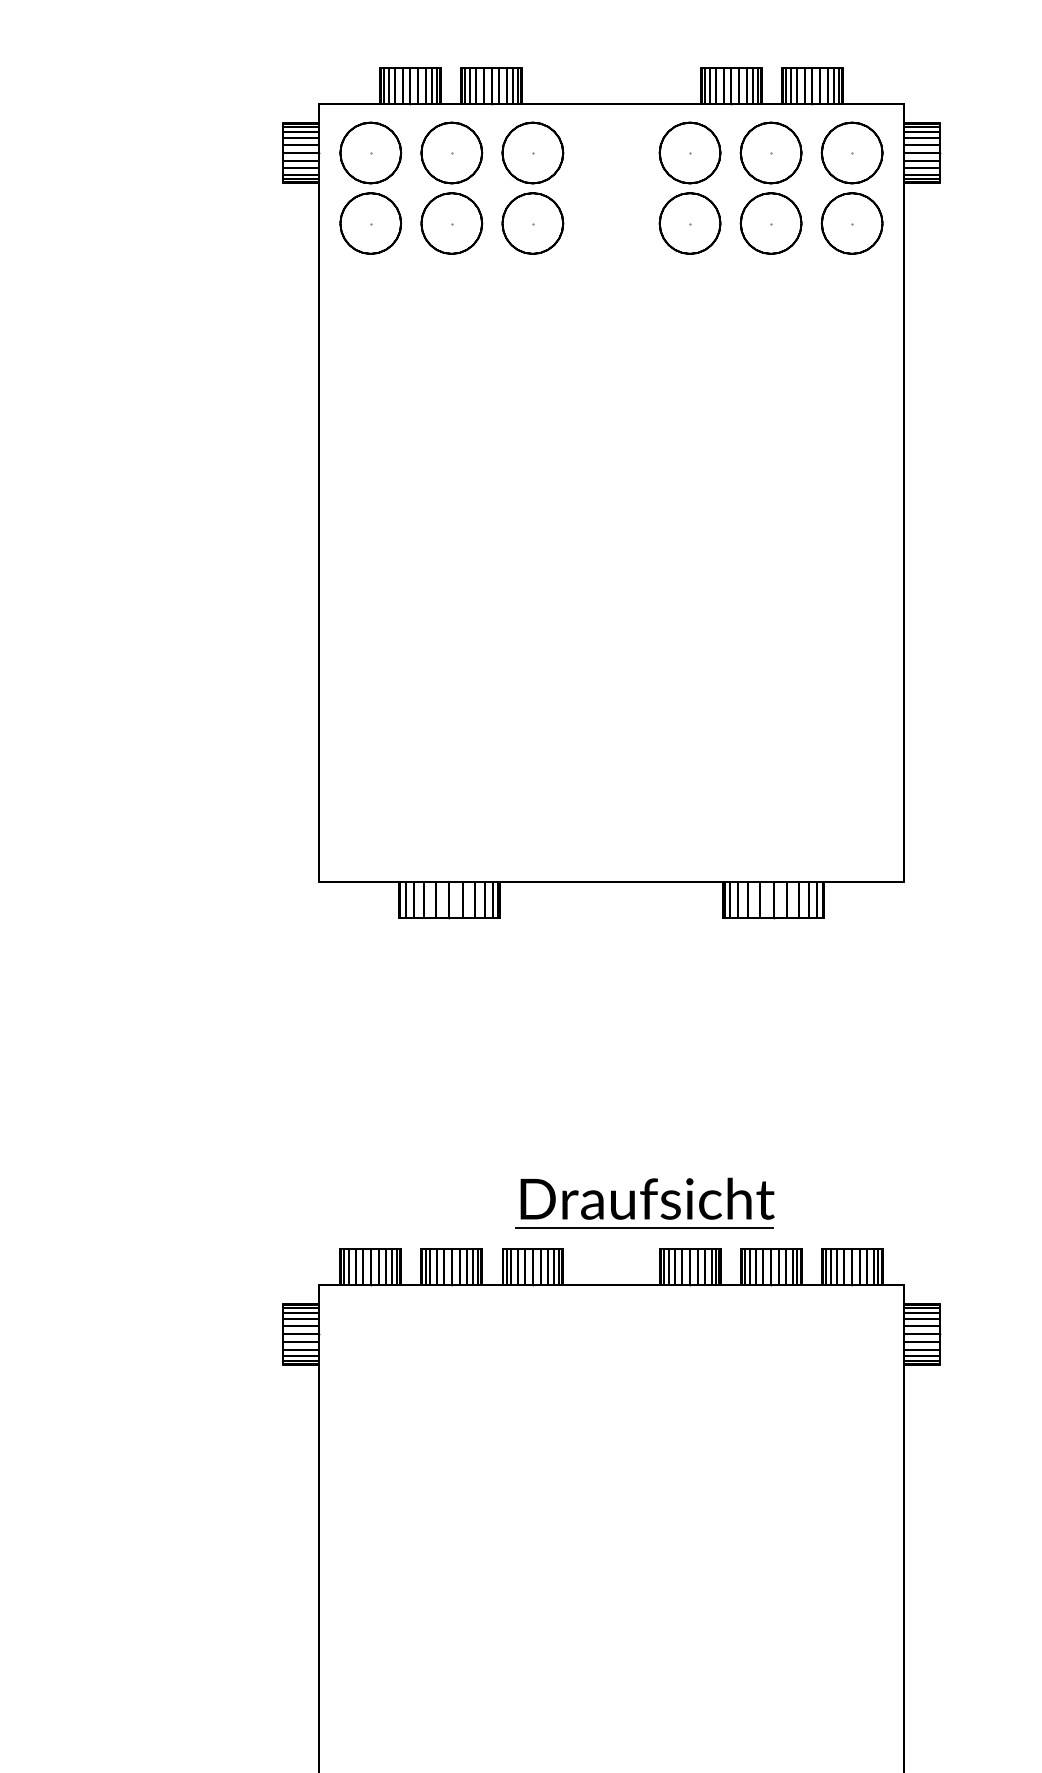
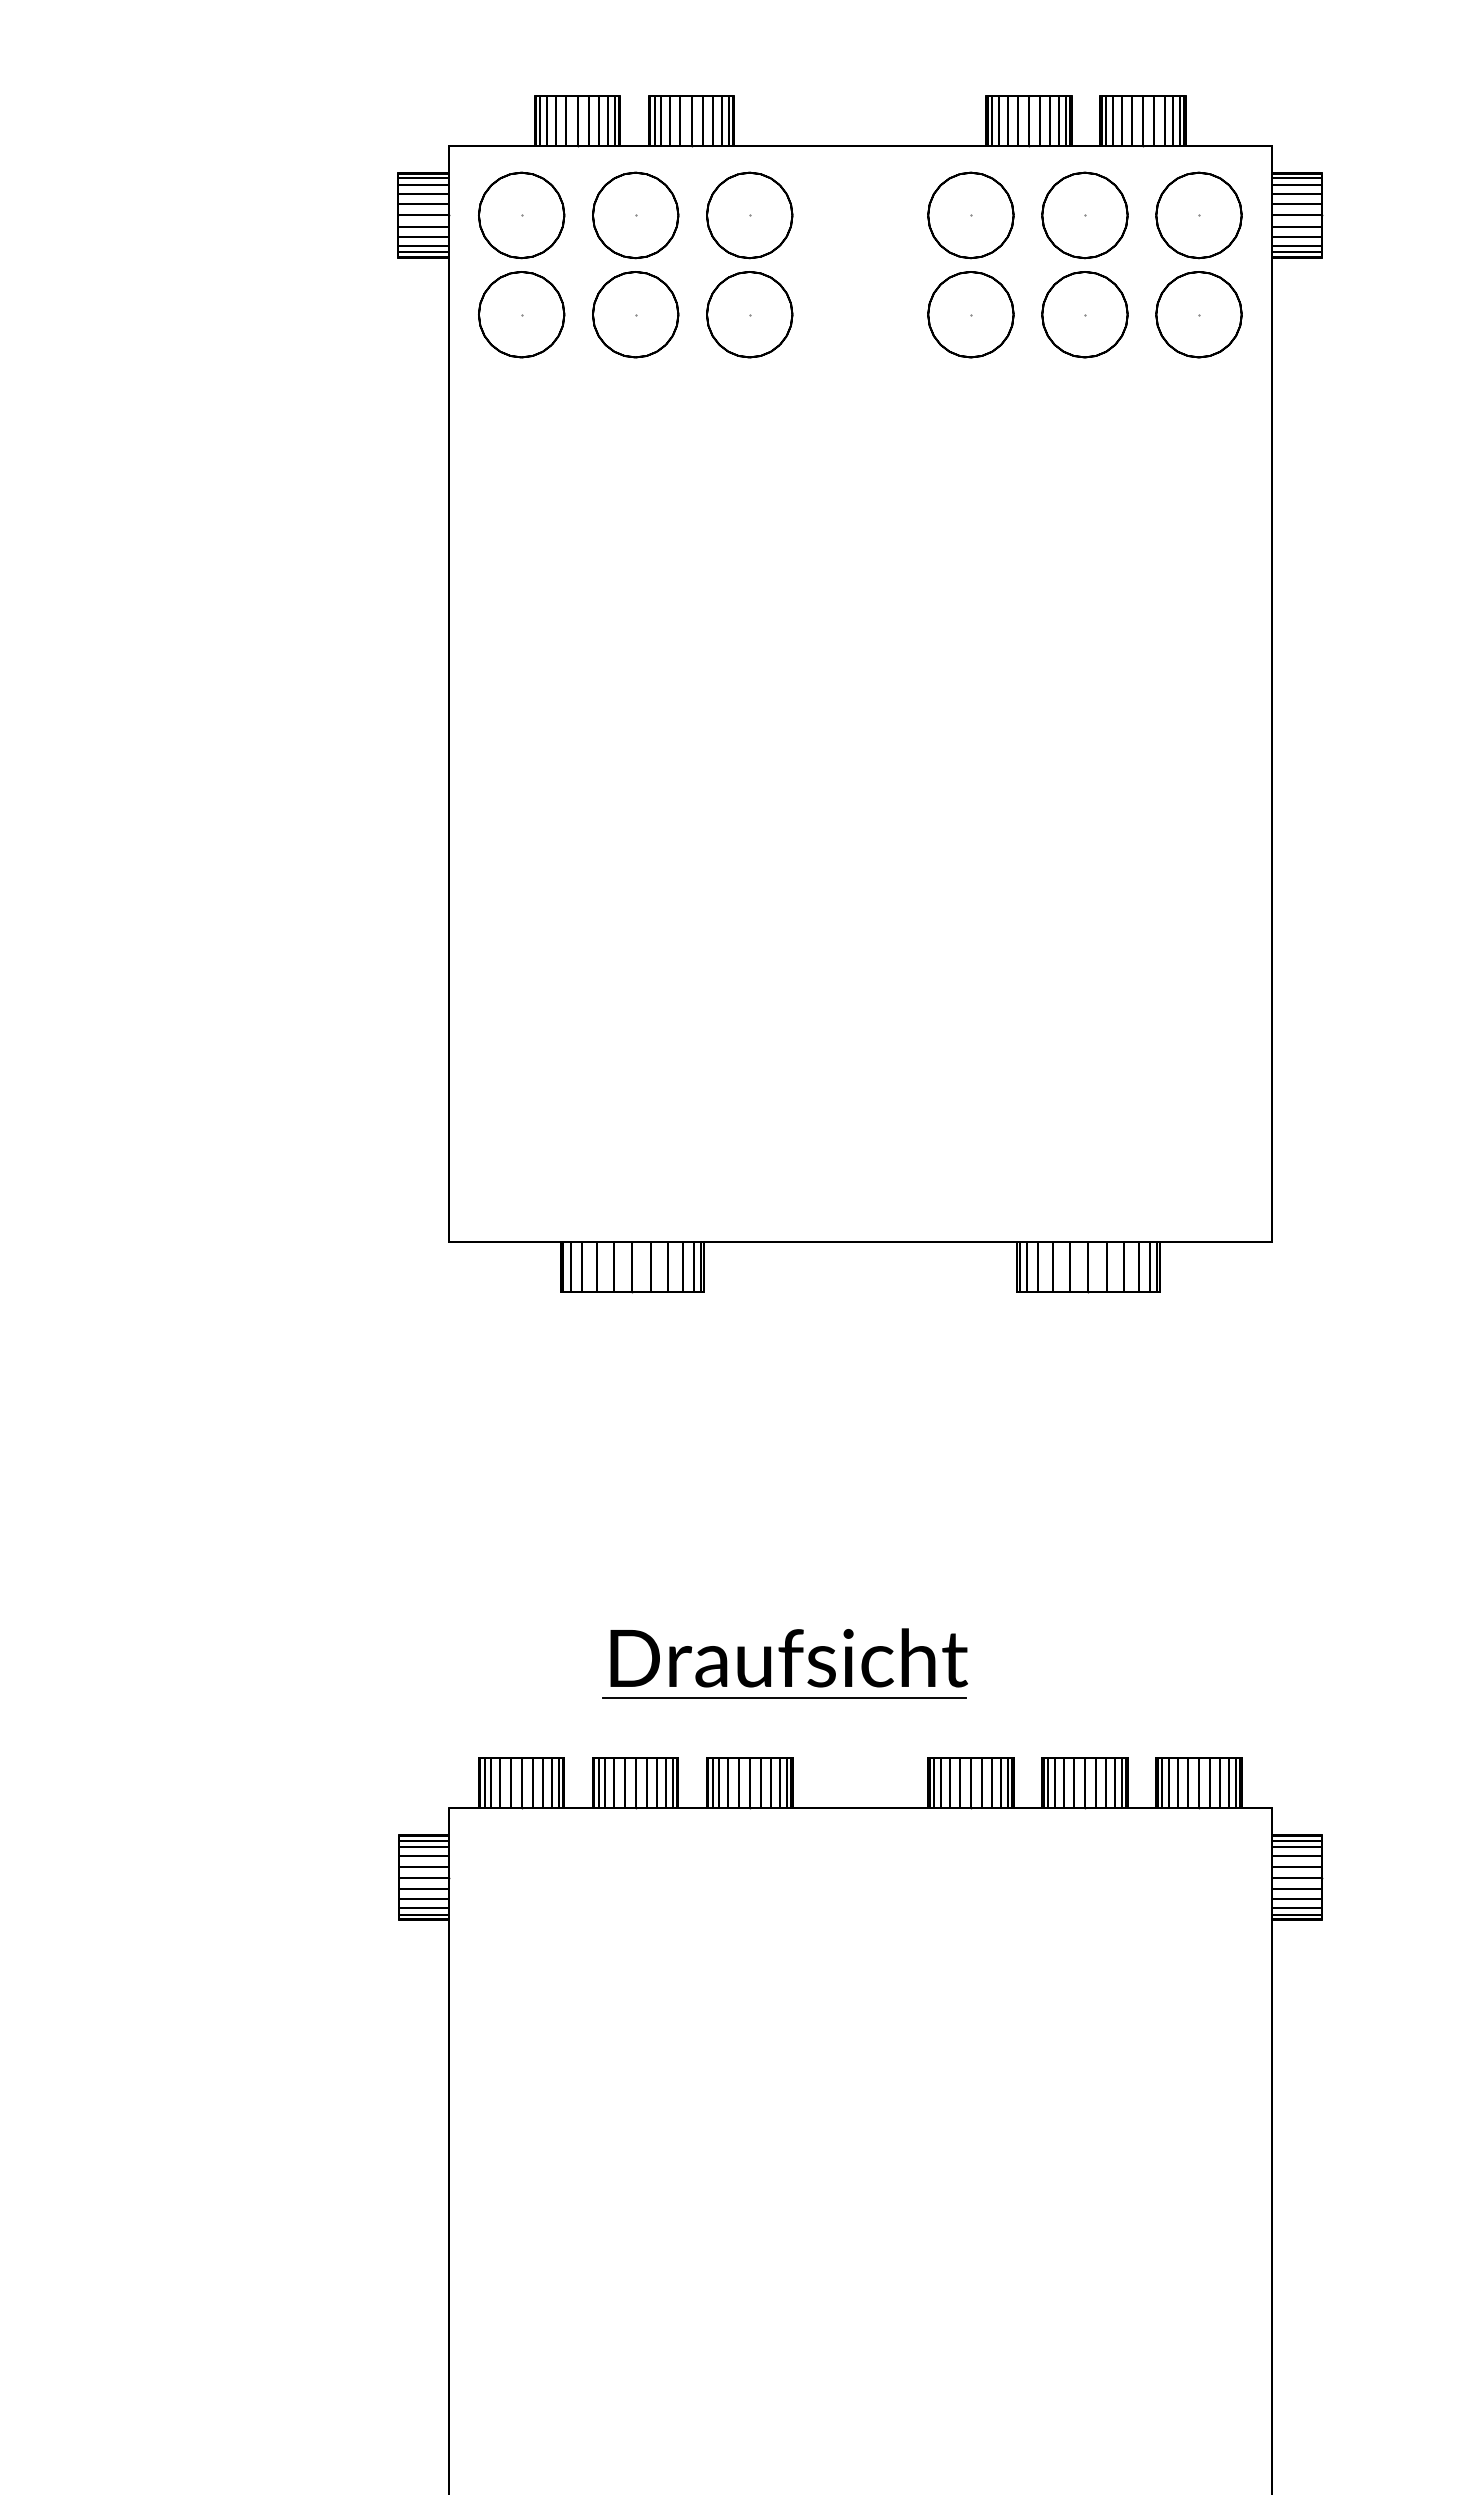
part: (644, 1202) -> (784, 1663), moved

